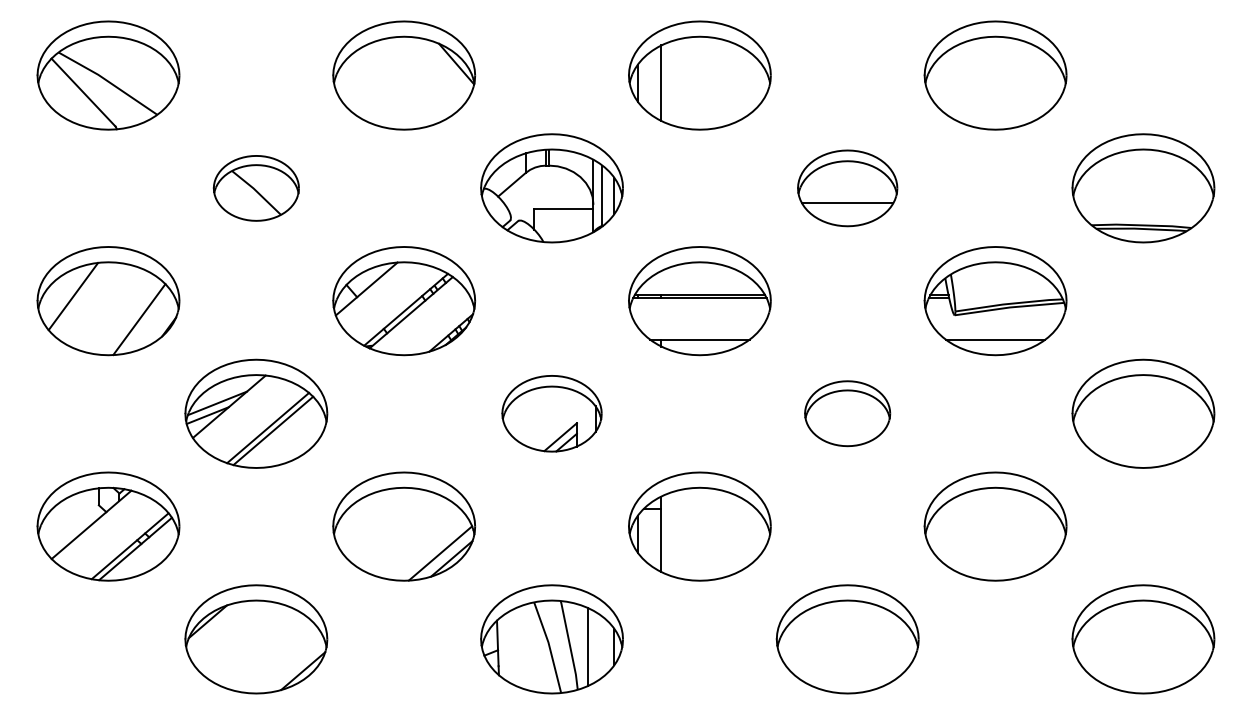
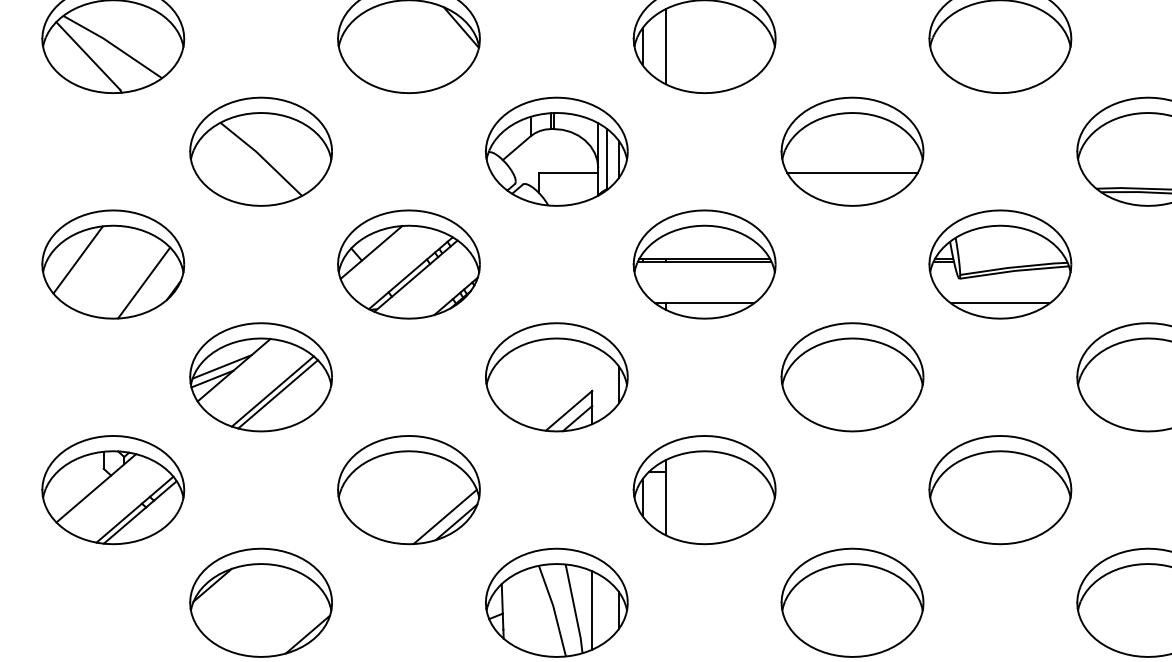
part: (256, 188) -> (261, 151), size x1.67
part: (847, 188) -> (852, 151), size x1.43
part: (551, 413) -> (556, 376), size x1.43
part: (847, 413) -> (852, 376), size x1.67

